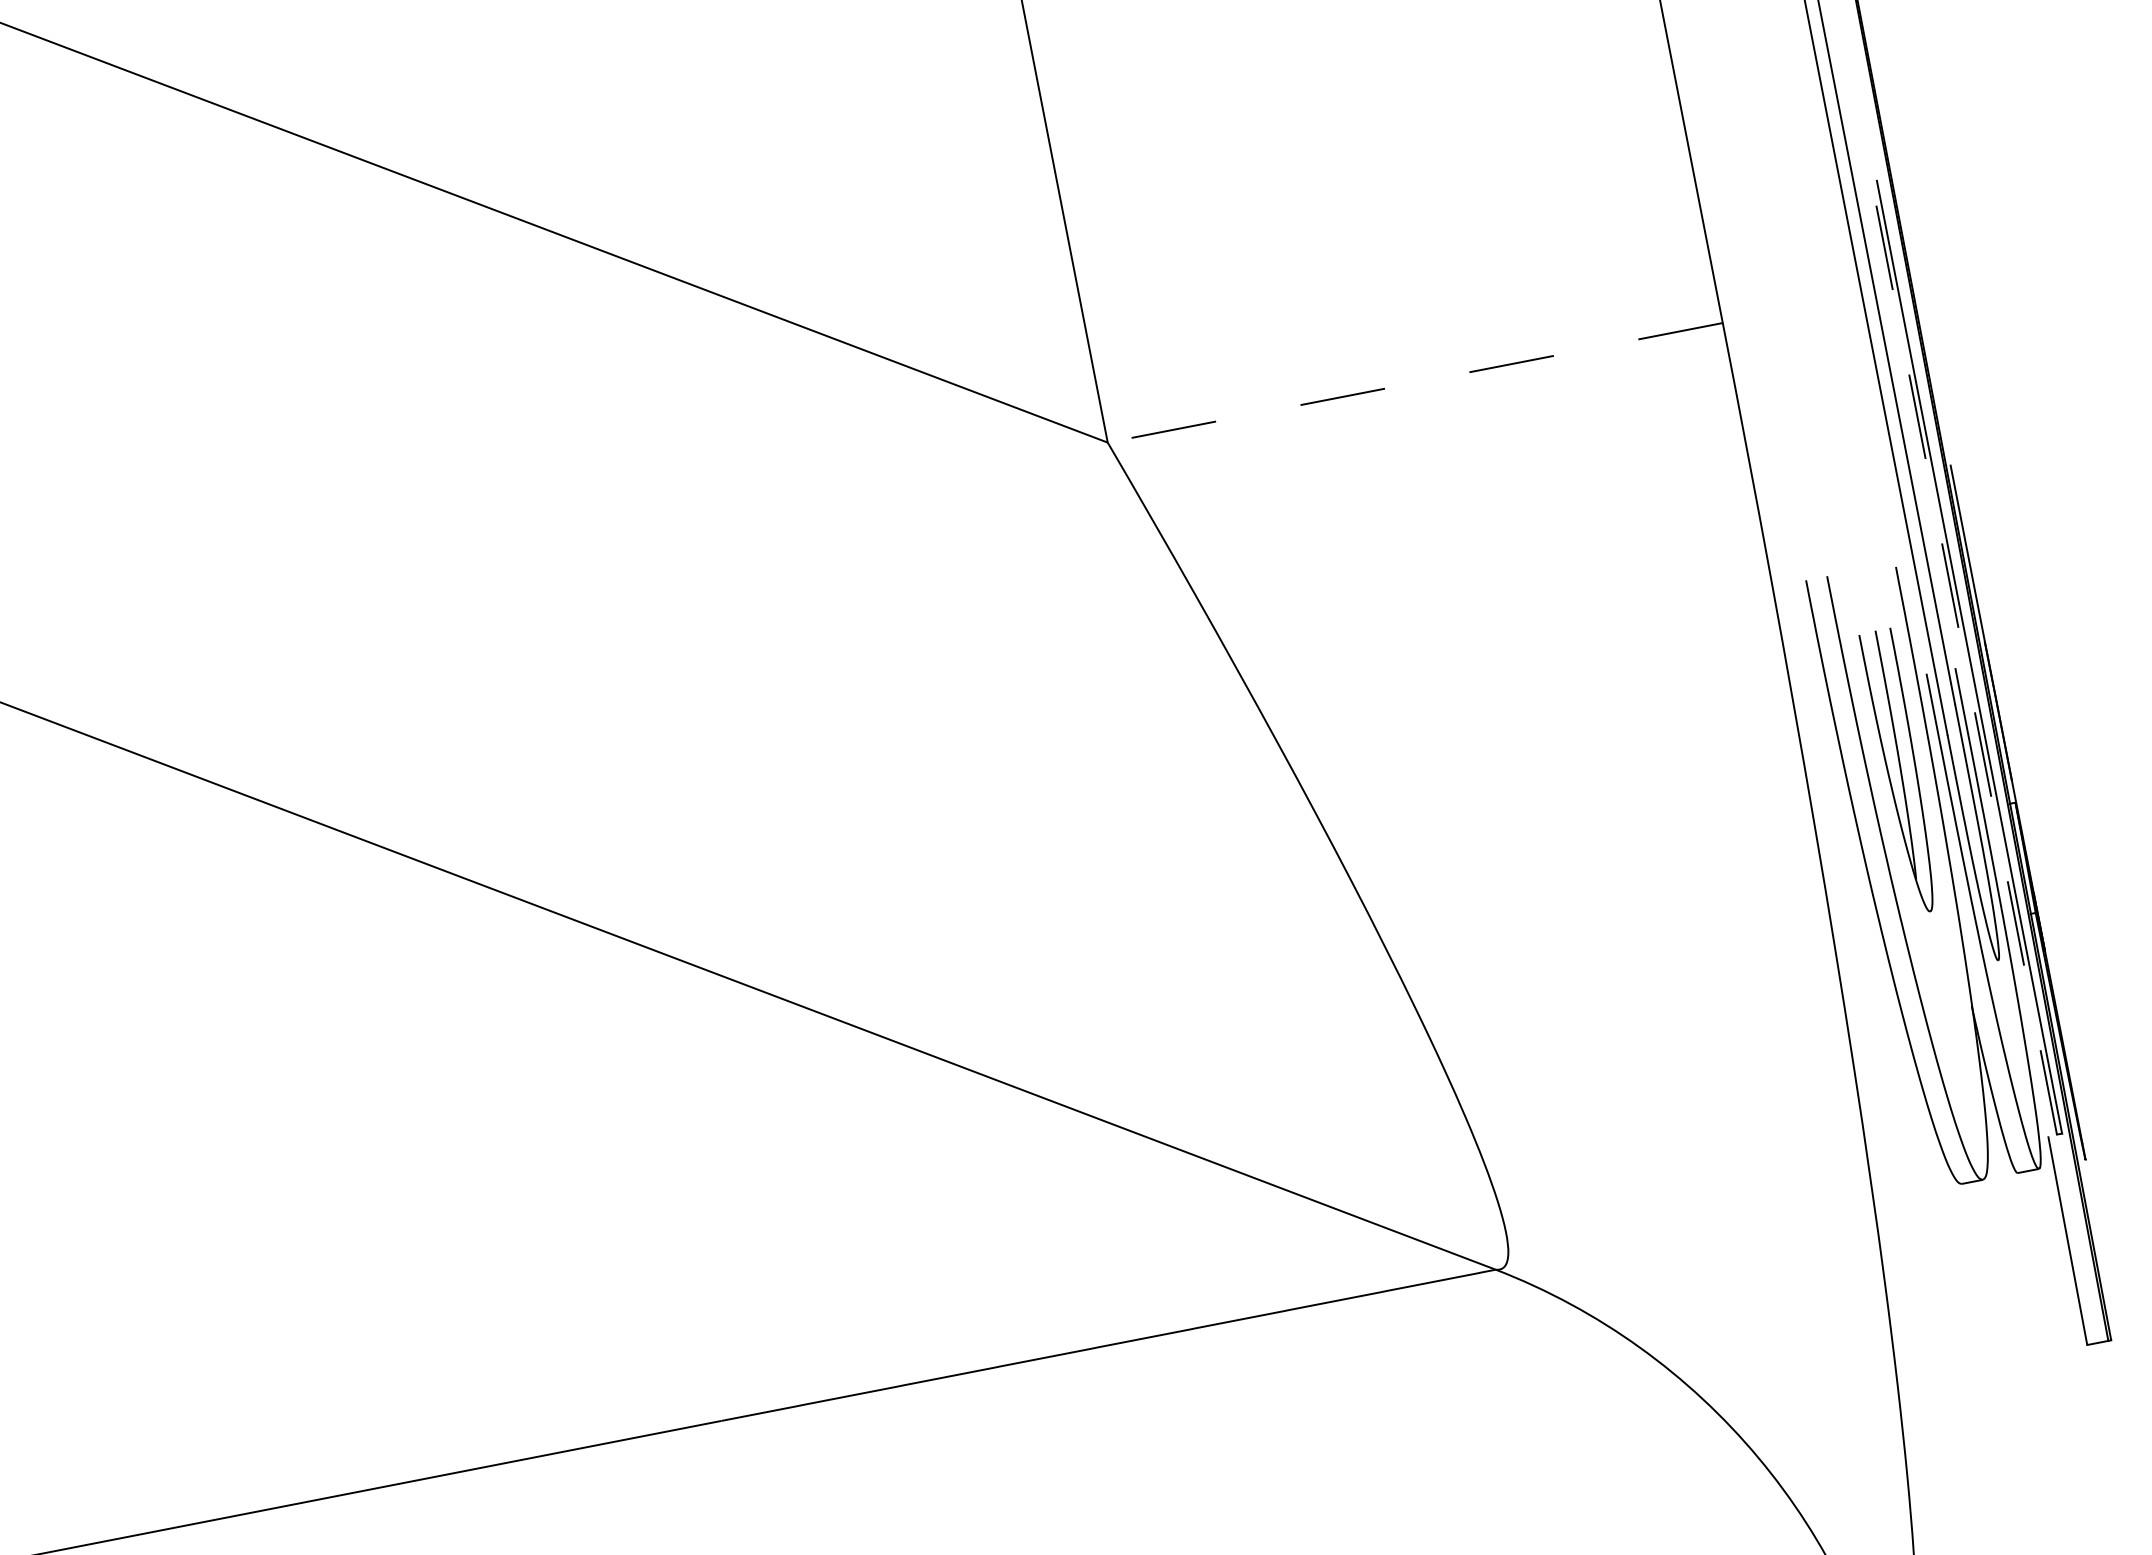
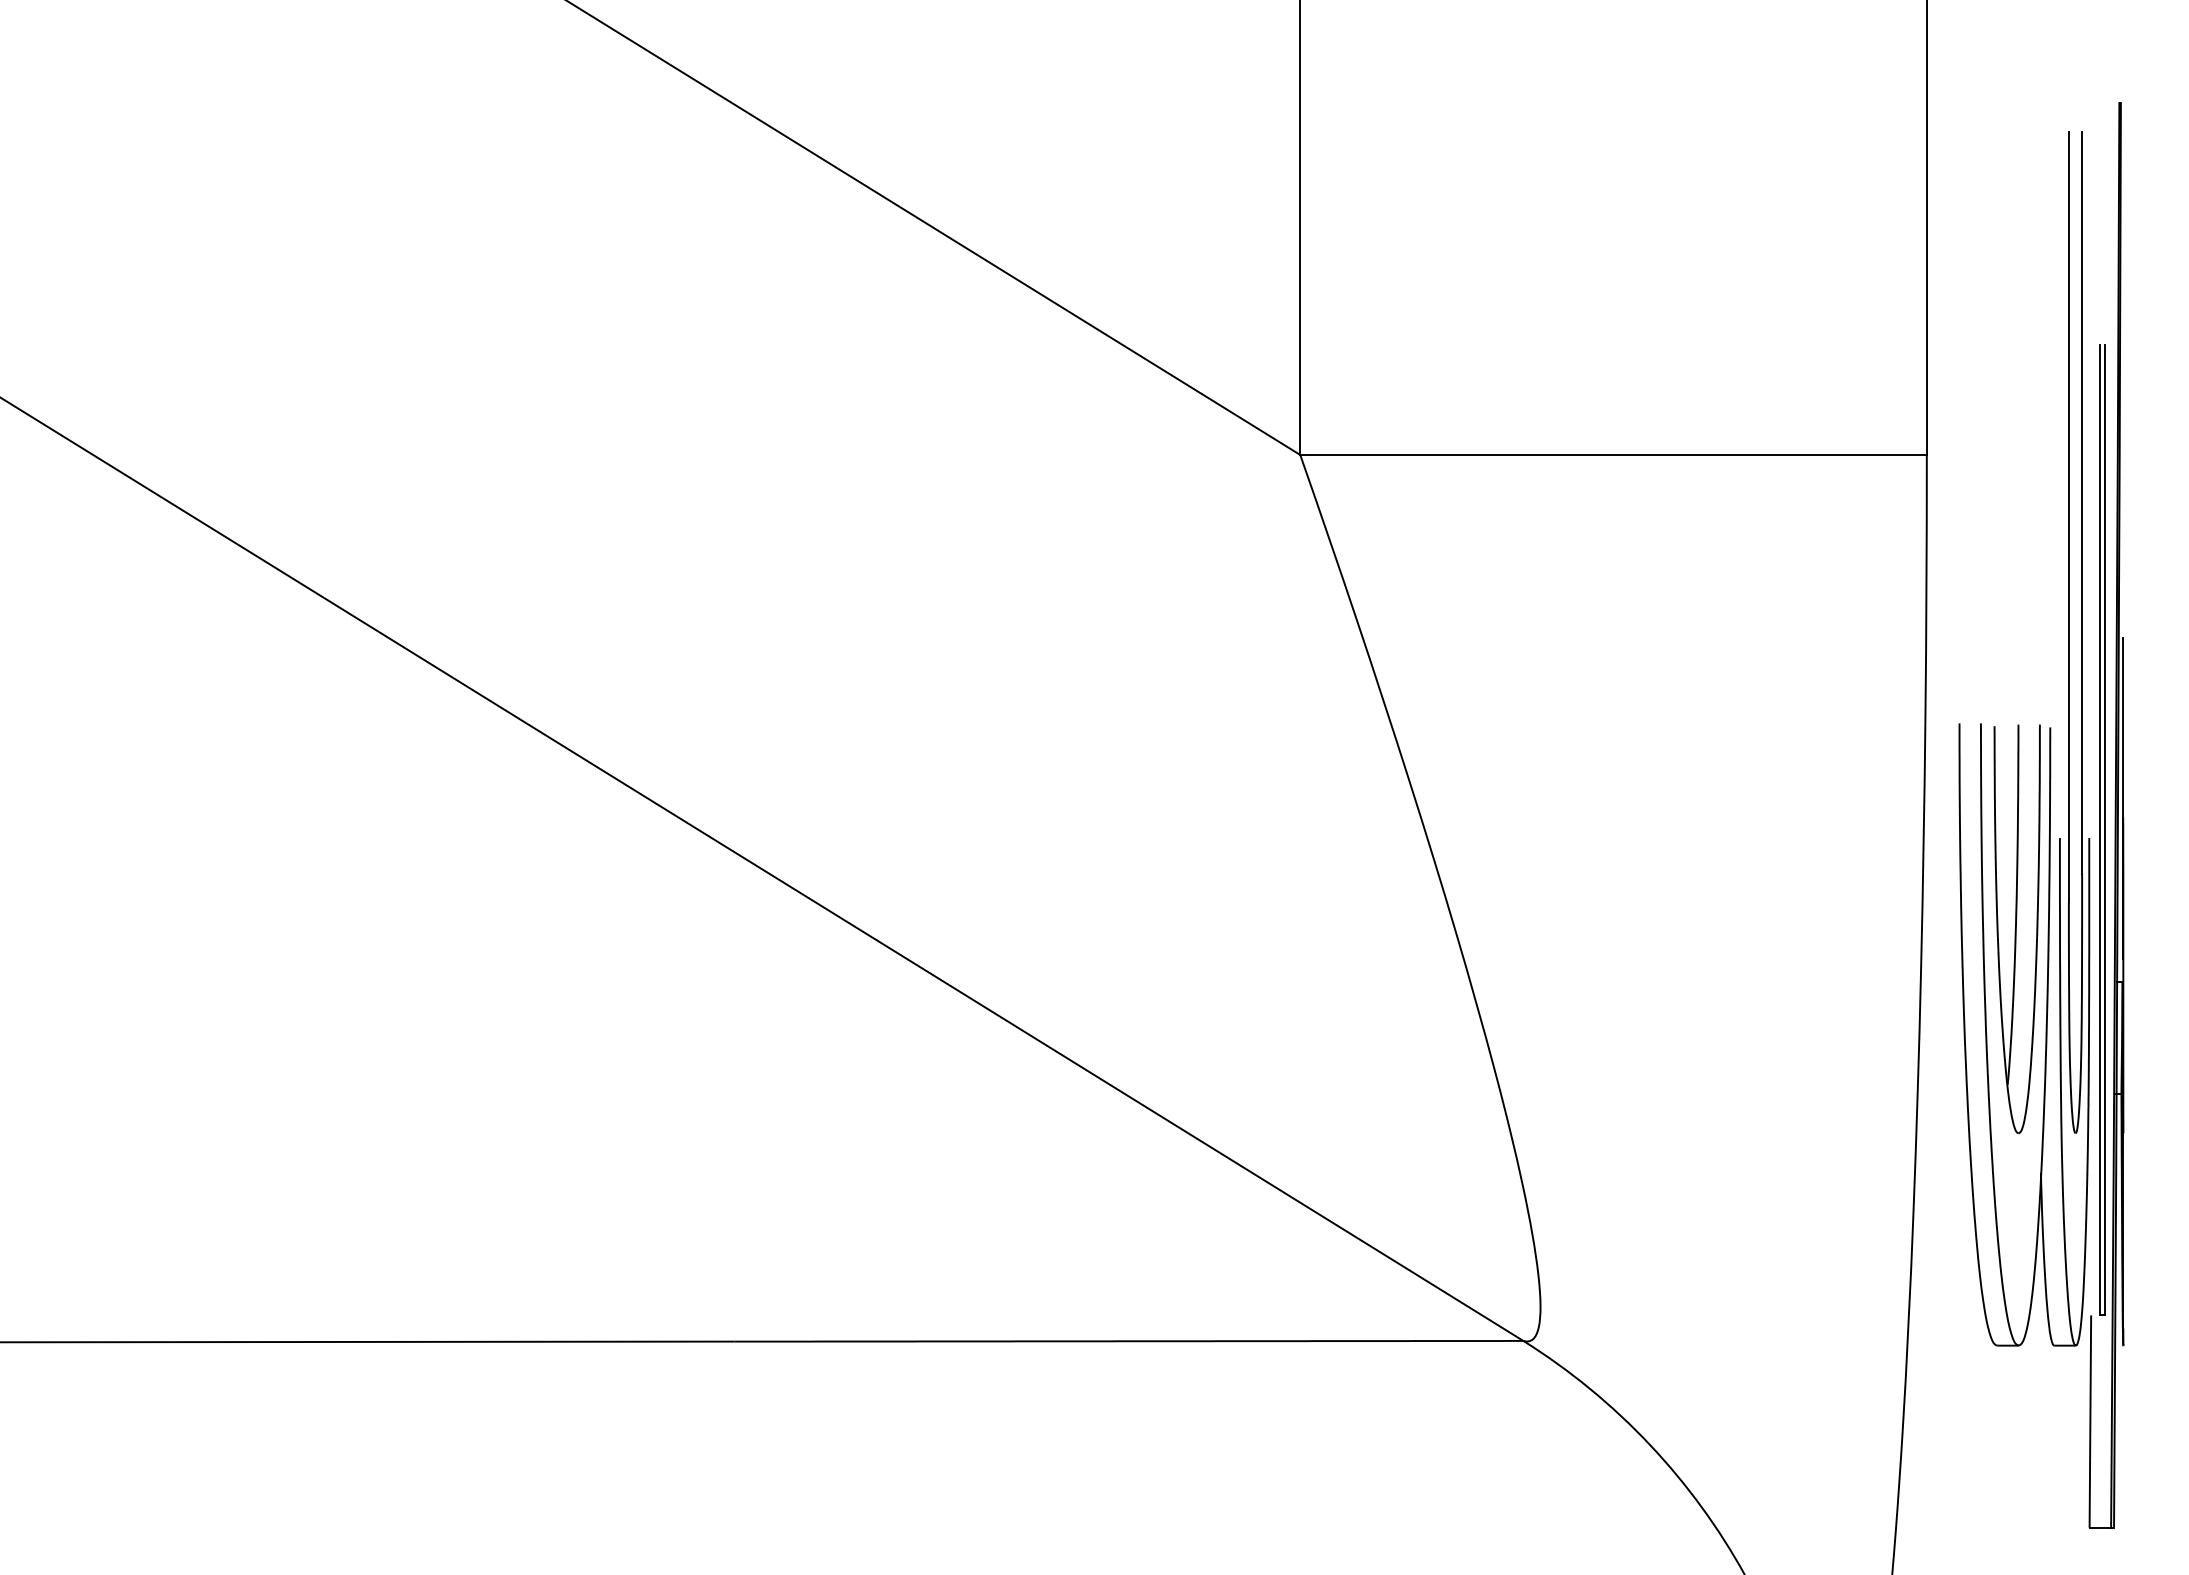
line: (1415, 382) -> (1613, 454), dashed -> solid
line: (1964, 657) -> (2100, 829), dashed -> solid
part: (1901, 771) -> (2016, 929), size x1.43

